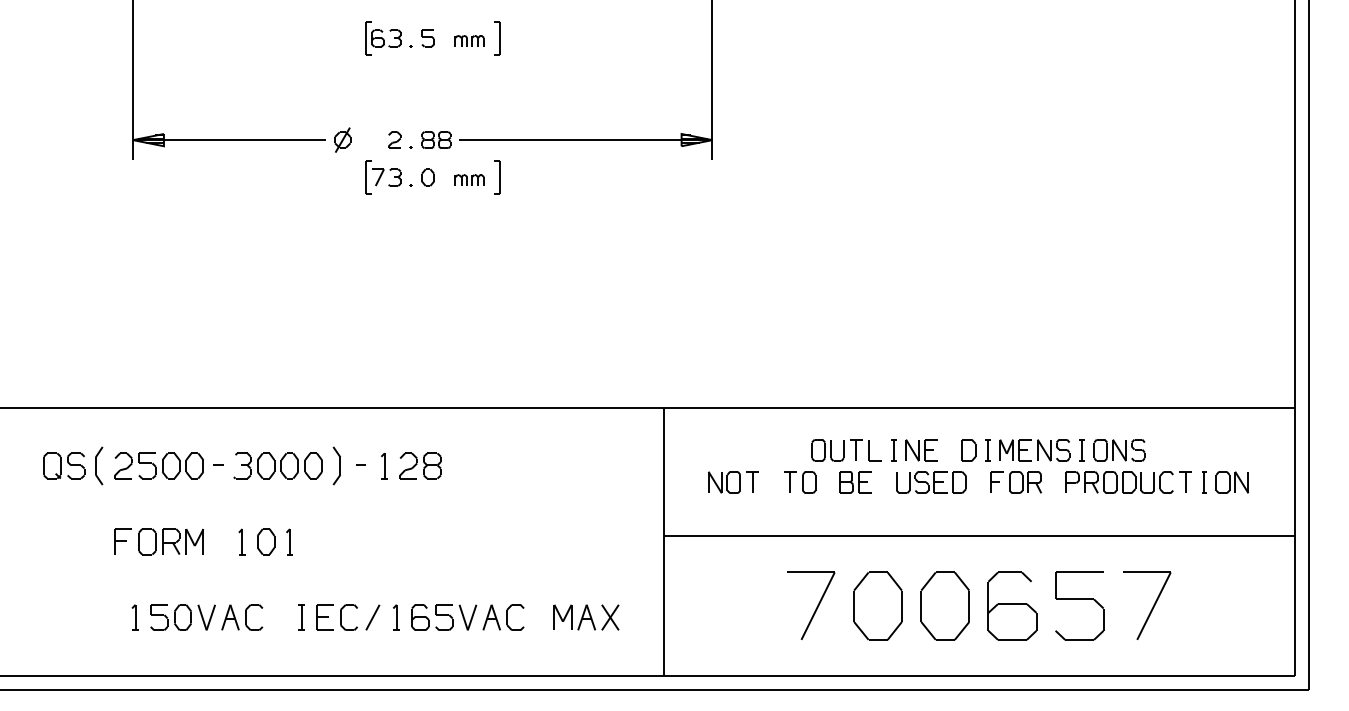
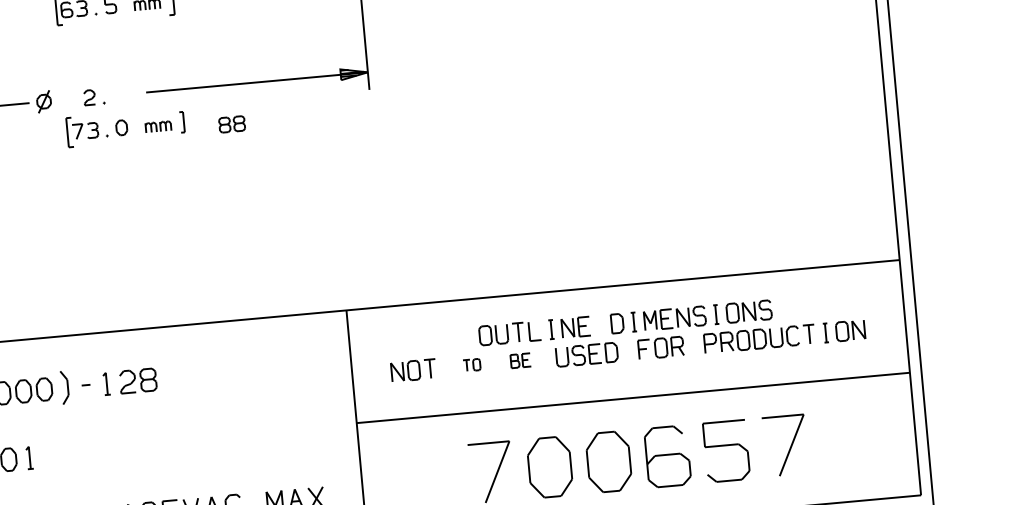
part: (436, 139) -> (232, 123), moved
part: (497, 177) -> (182, 122), size x0.7
part: (800, 482) -> (472, 365), size x0.6
part: (855, 482) -> (520, 360), size x0.7

